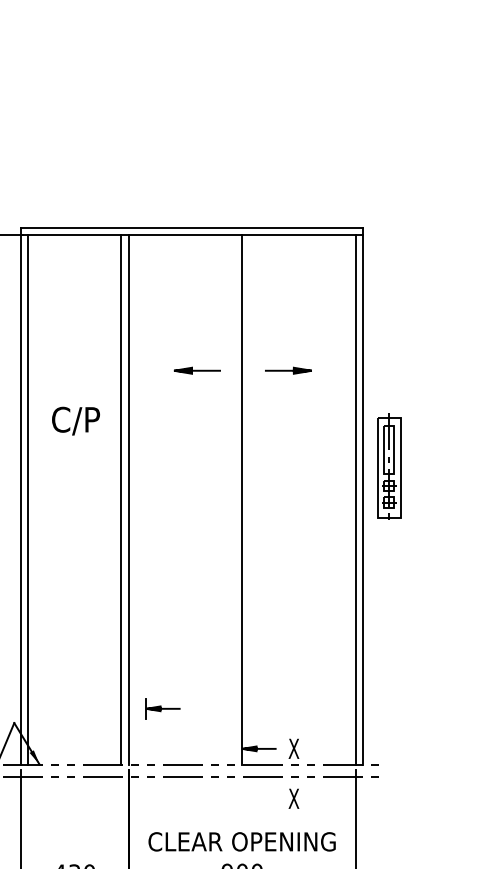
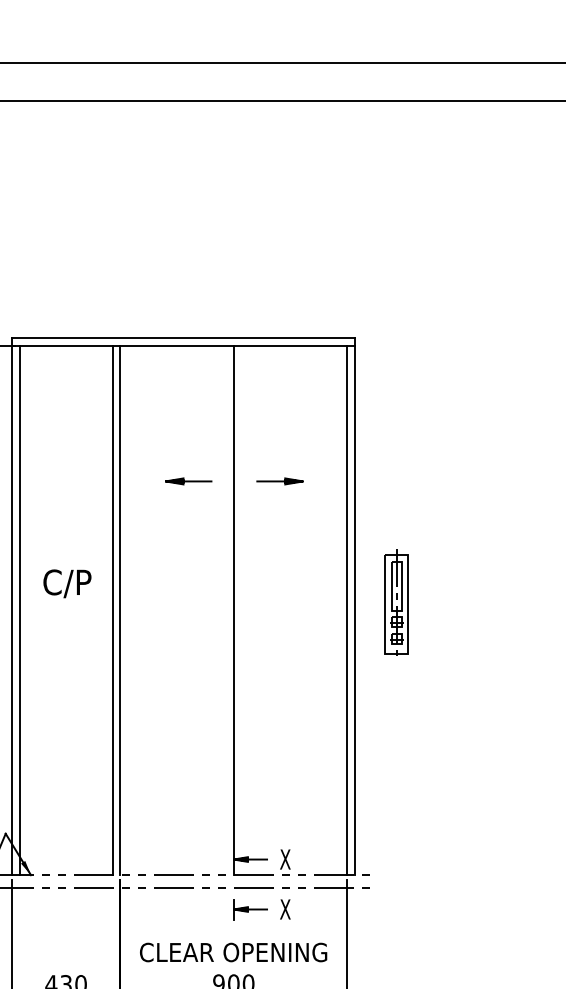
text: (76, 420) -> (67, 583), moved
part: (389, 465) -> (396, 602), moved
part: (163, 708) -> (250, 909), moved

